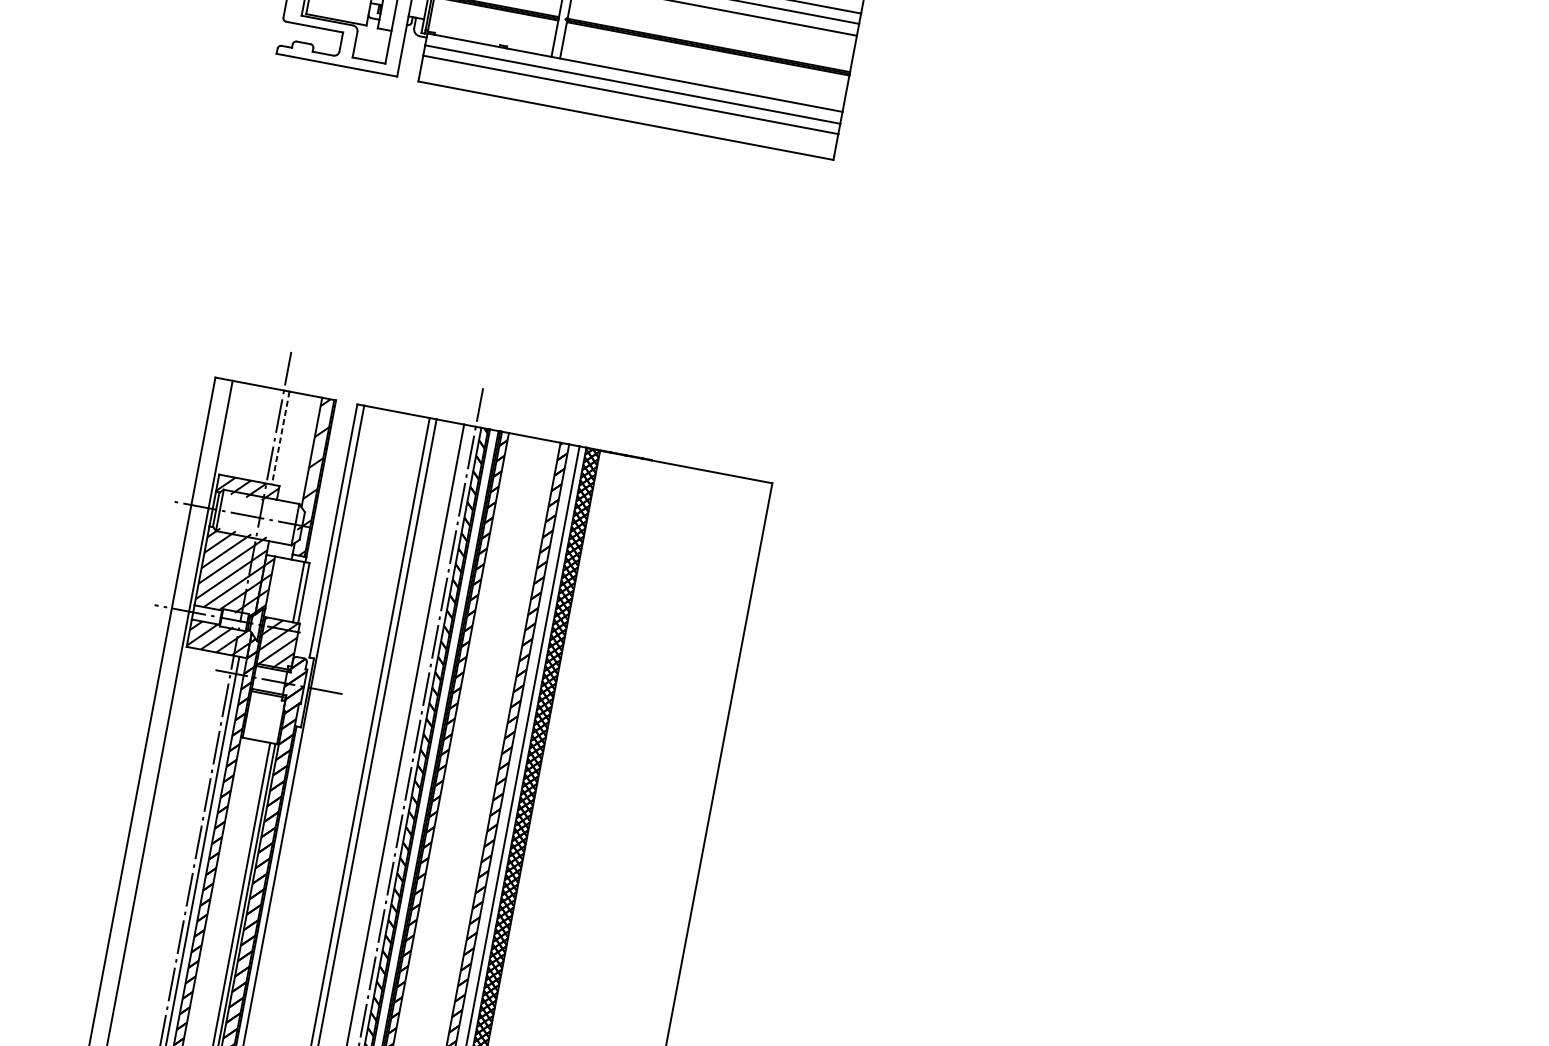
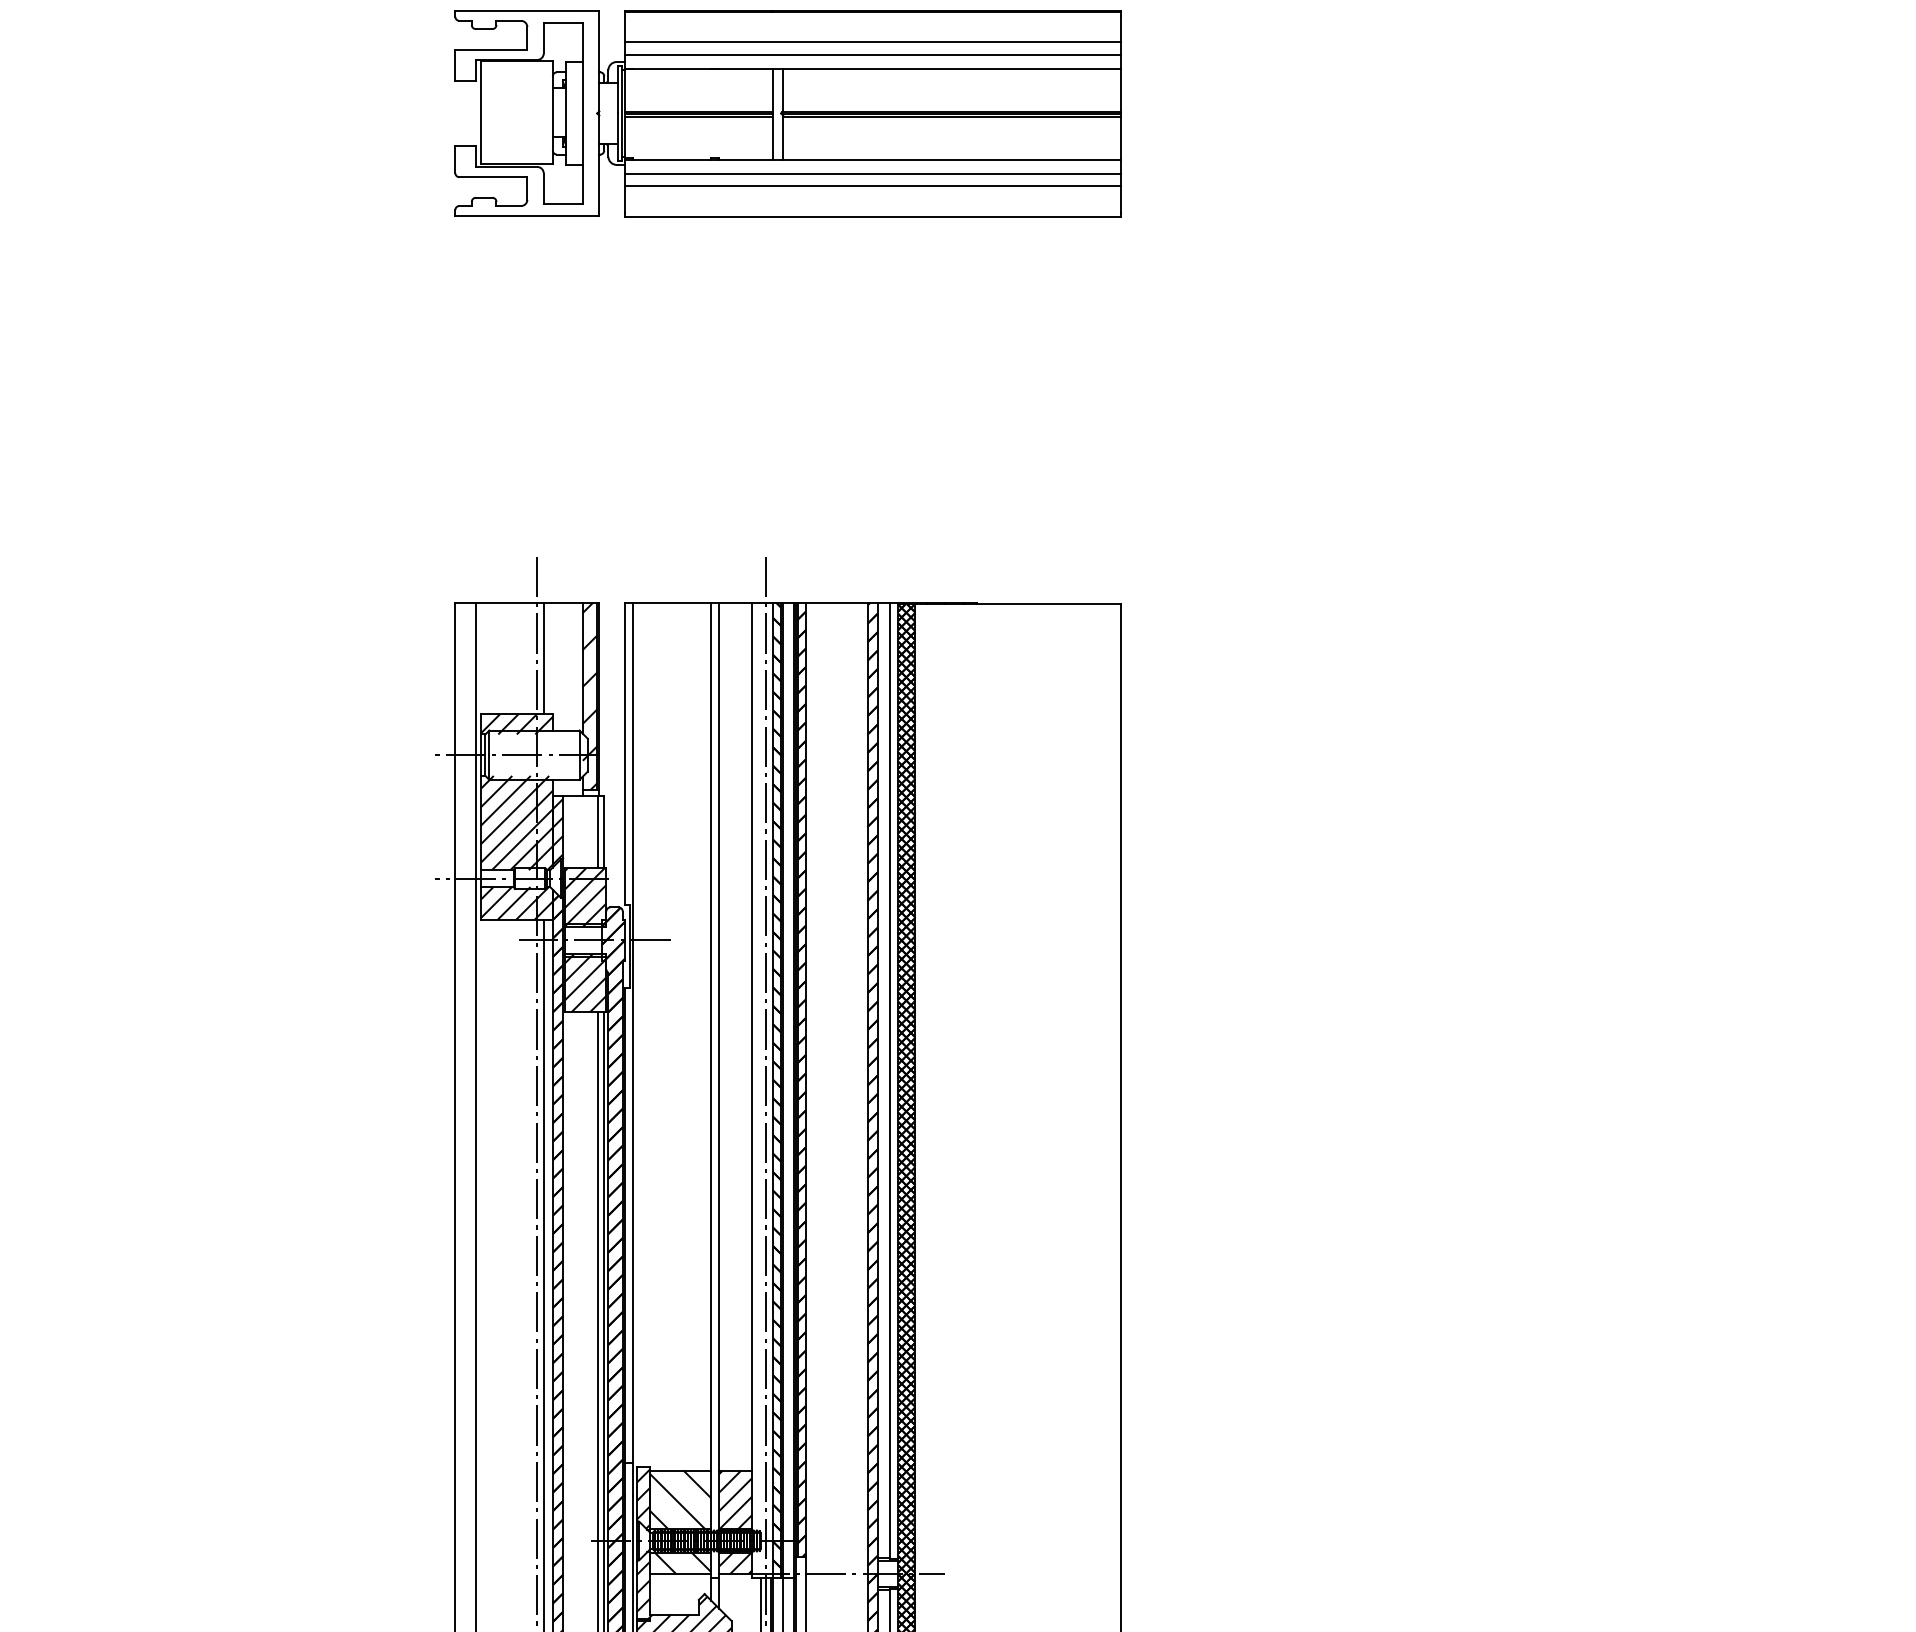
line: (280, 438) -> (543, 658), dashed -> solid
hatch: (264, 716) -> (585, 983), added

